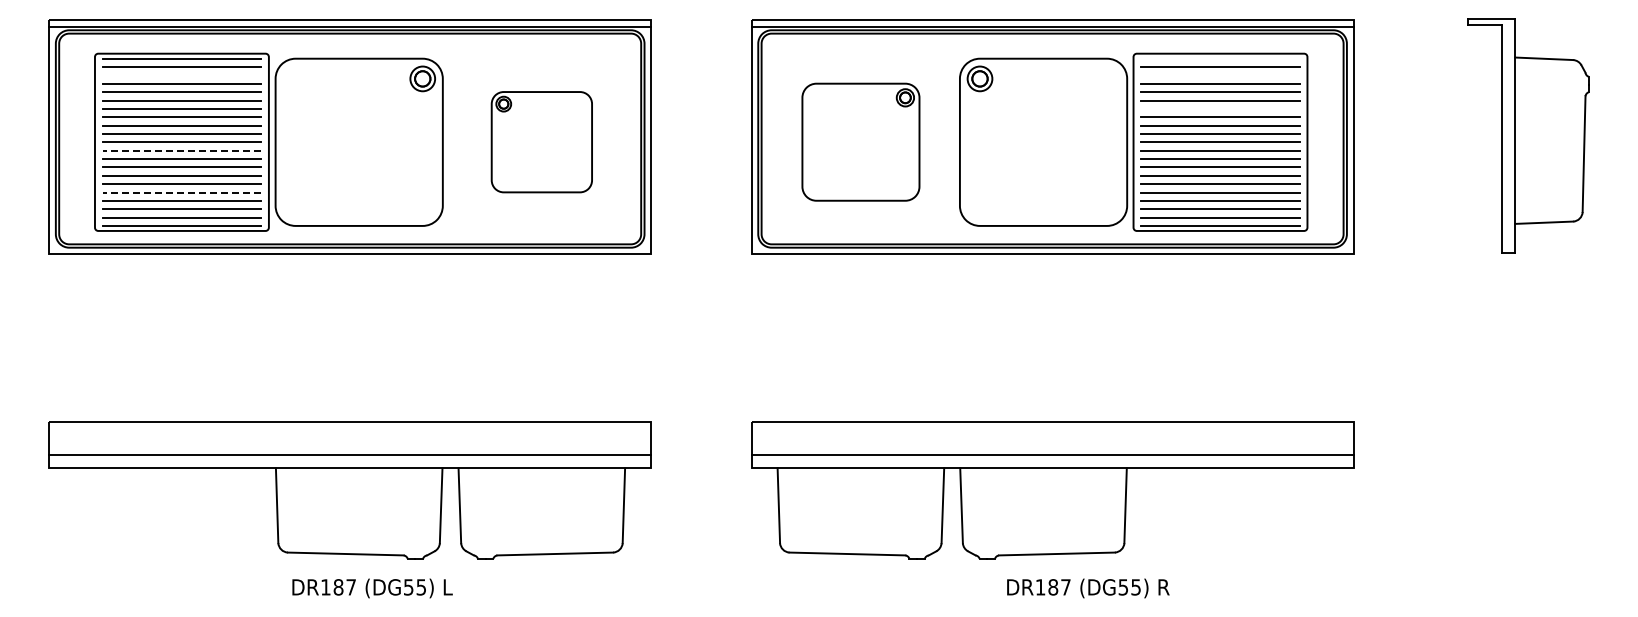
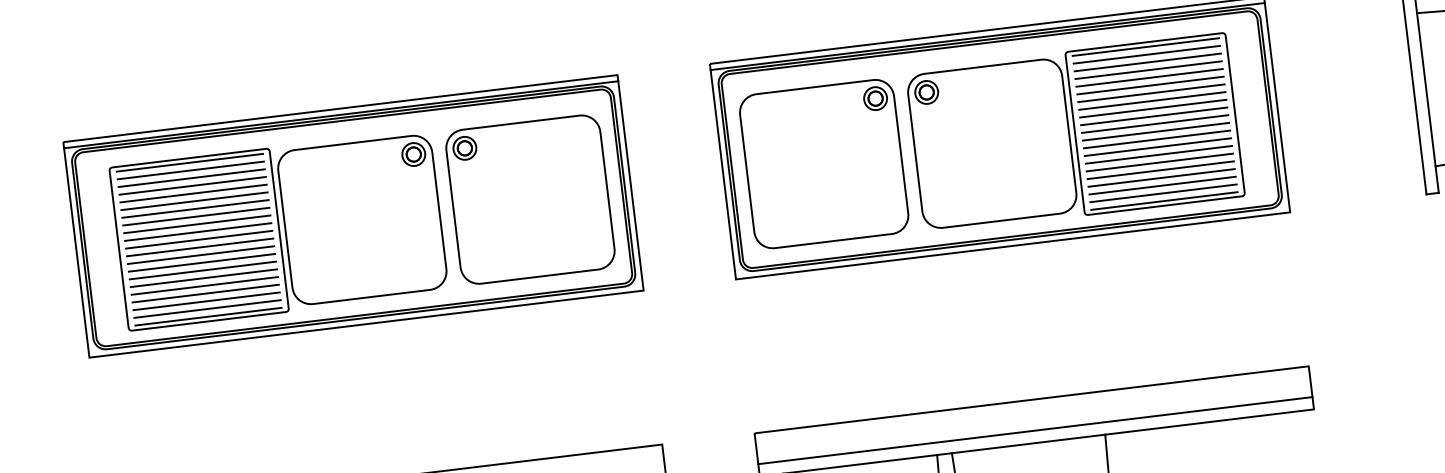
line: (1220, 58) -> (1145, 46), added
line: (181, 75) -> (191, 178), added
line: (1220, 75) -> (1147, 62), added
line: (1220, 108) -> (1151, 92), added
part: (541, 141) -> (530, 198), size x1.67
part: (860, 141) -> (823, 163), size x1.43
line: (181, 150) -> (199, 247), dashed -> solid
line: (181, 192) -> (204, 285), dashed -> solid

